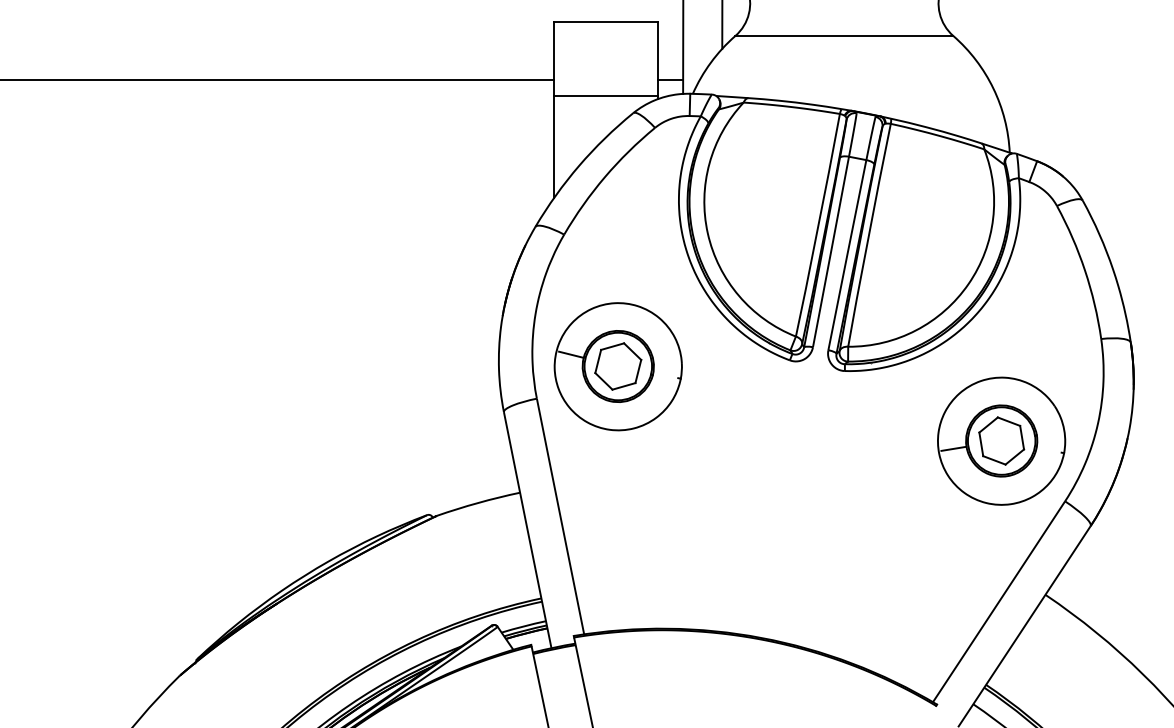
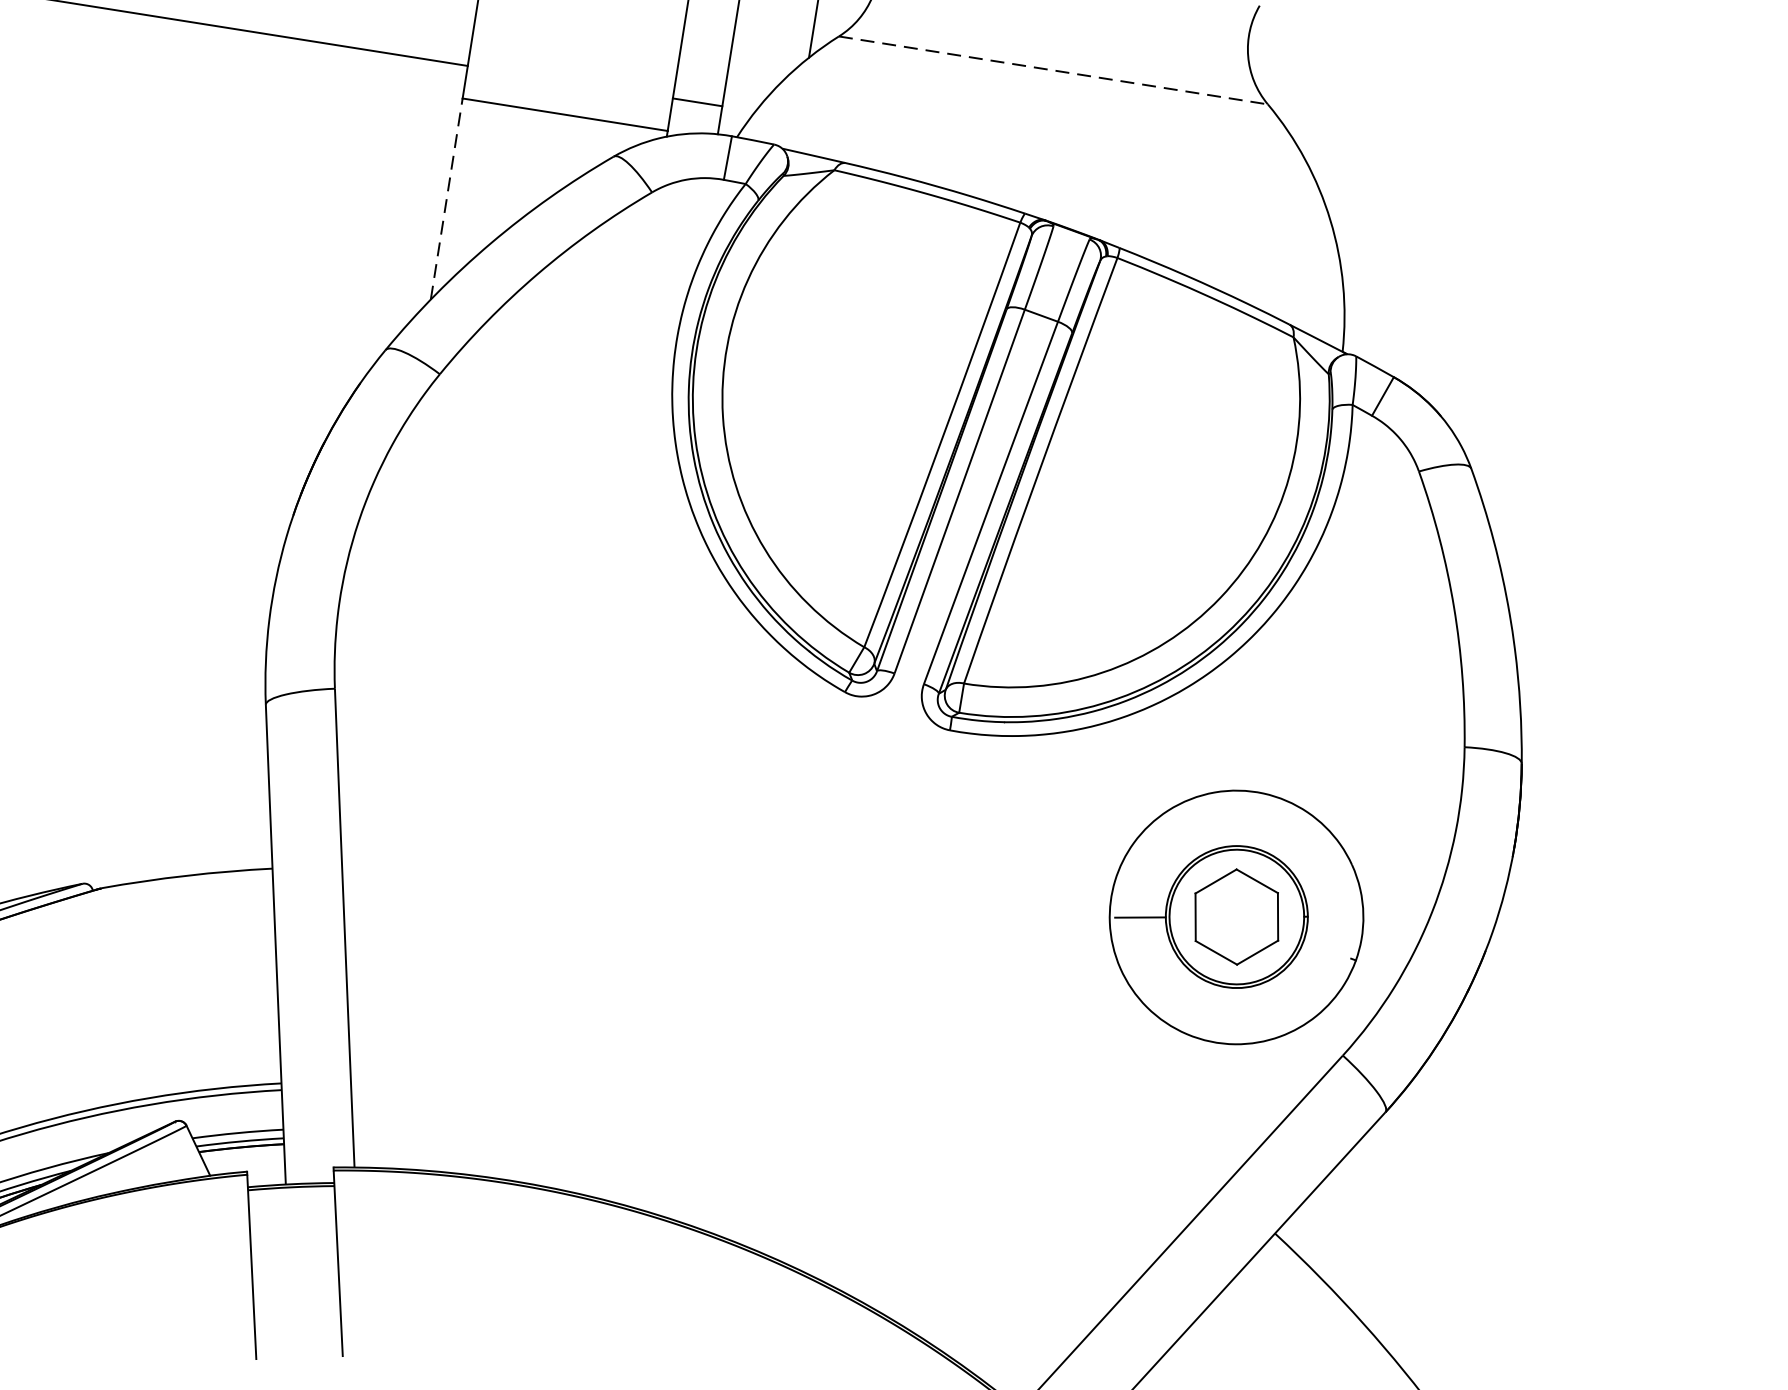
line: (844, 35) -> (1053, 69), solid -> dashed
line: (553, 146) -> (446, 197), solid -> dashed
part: (617, 366) -> (503, 650), removed

